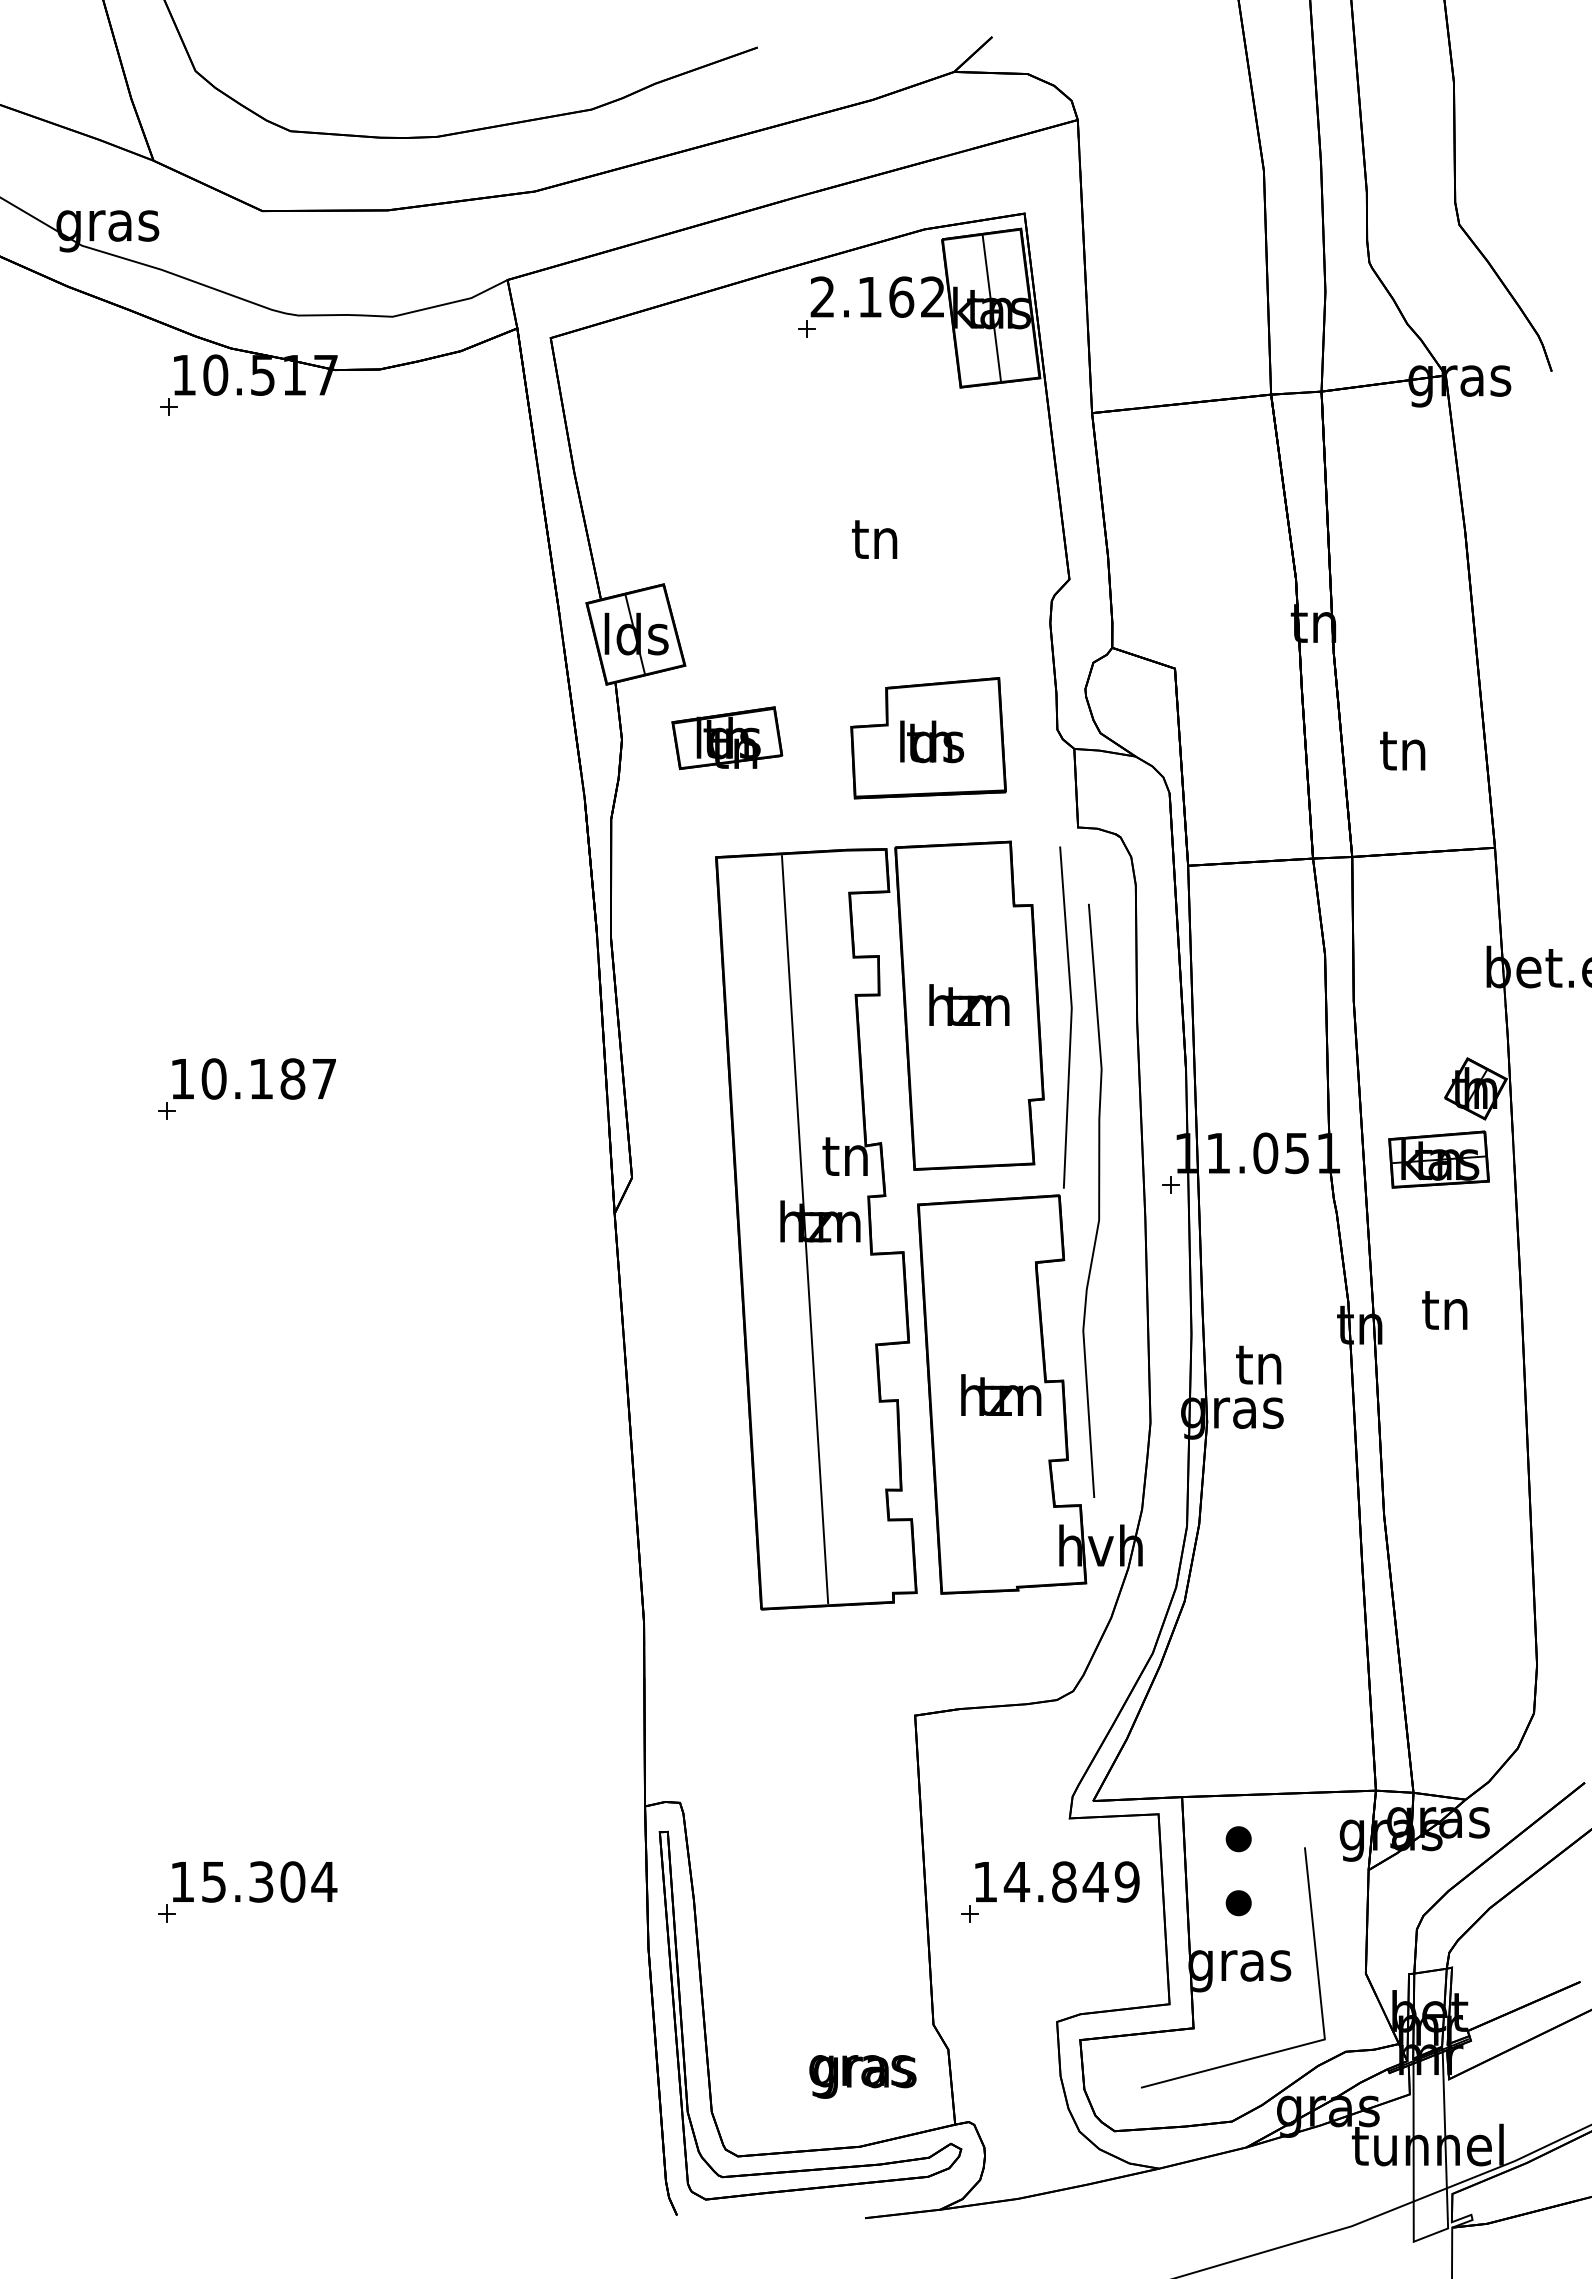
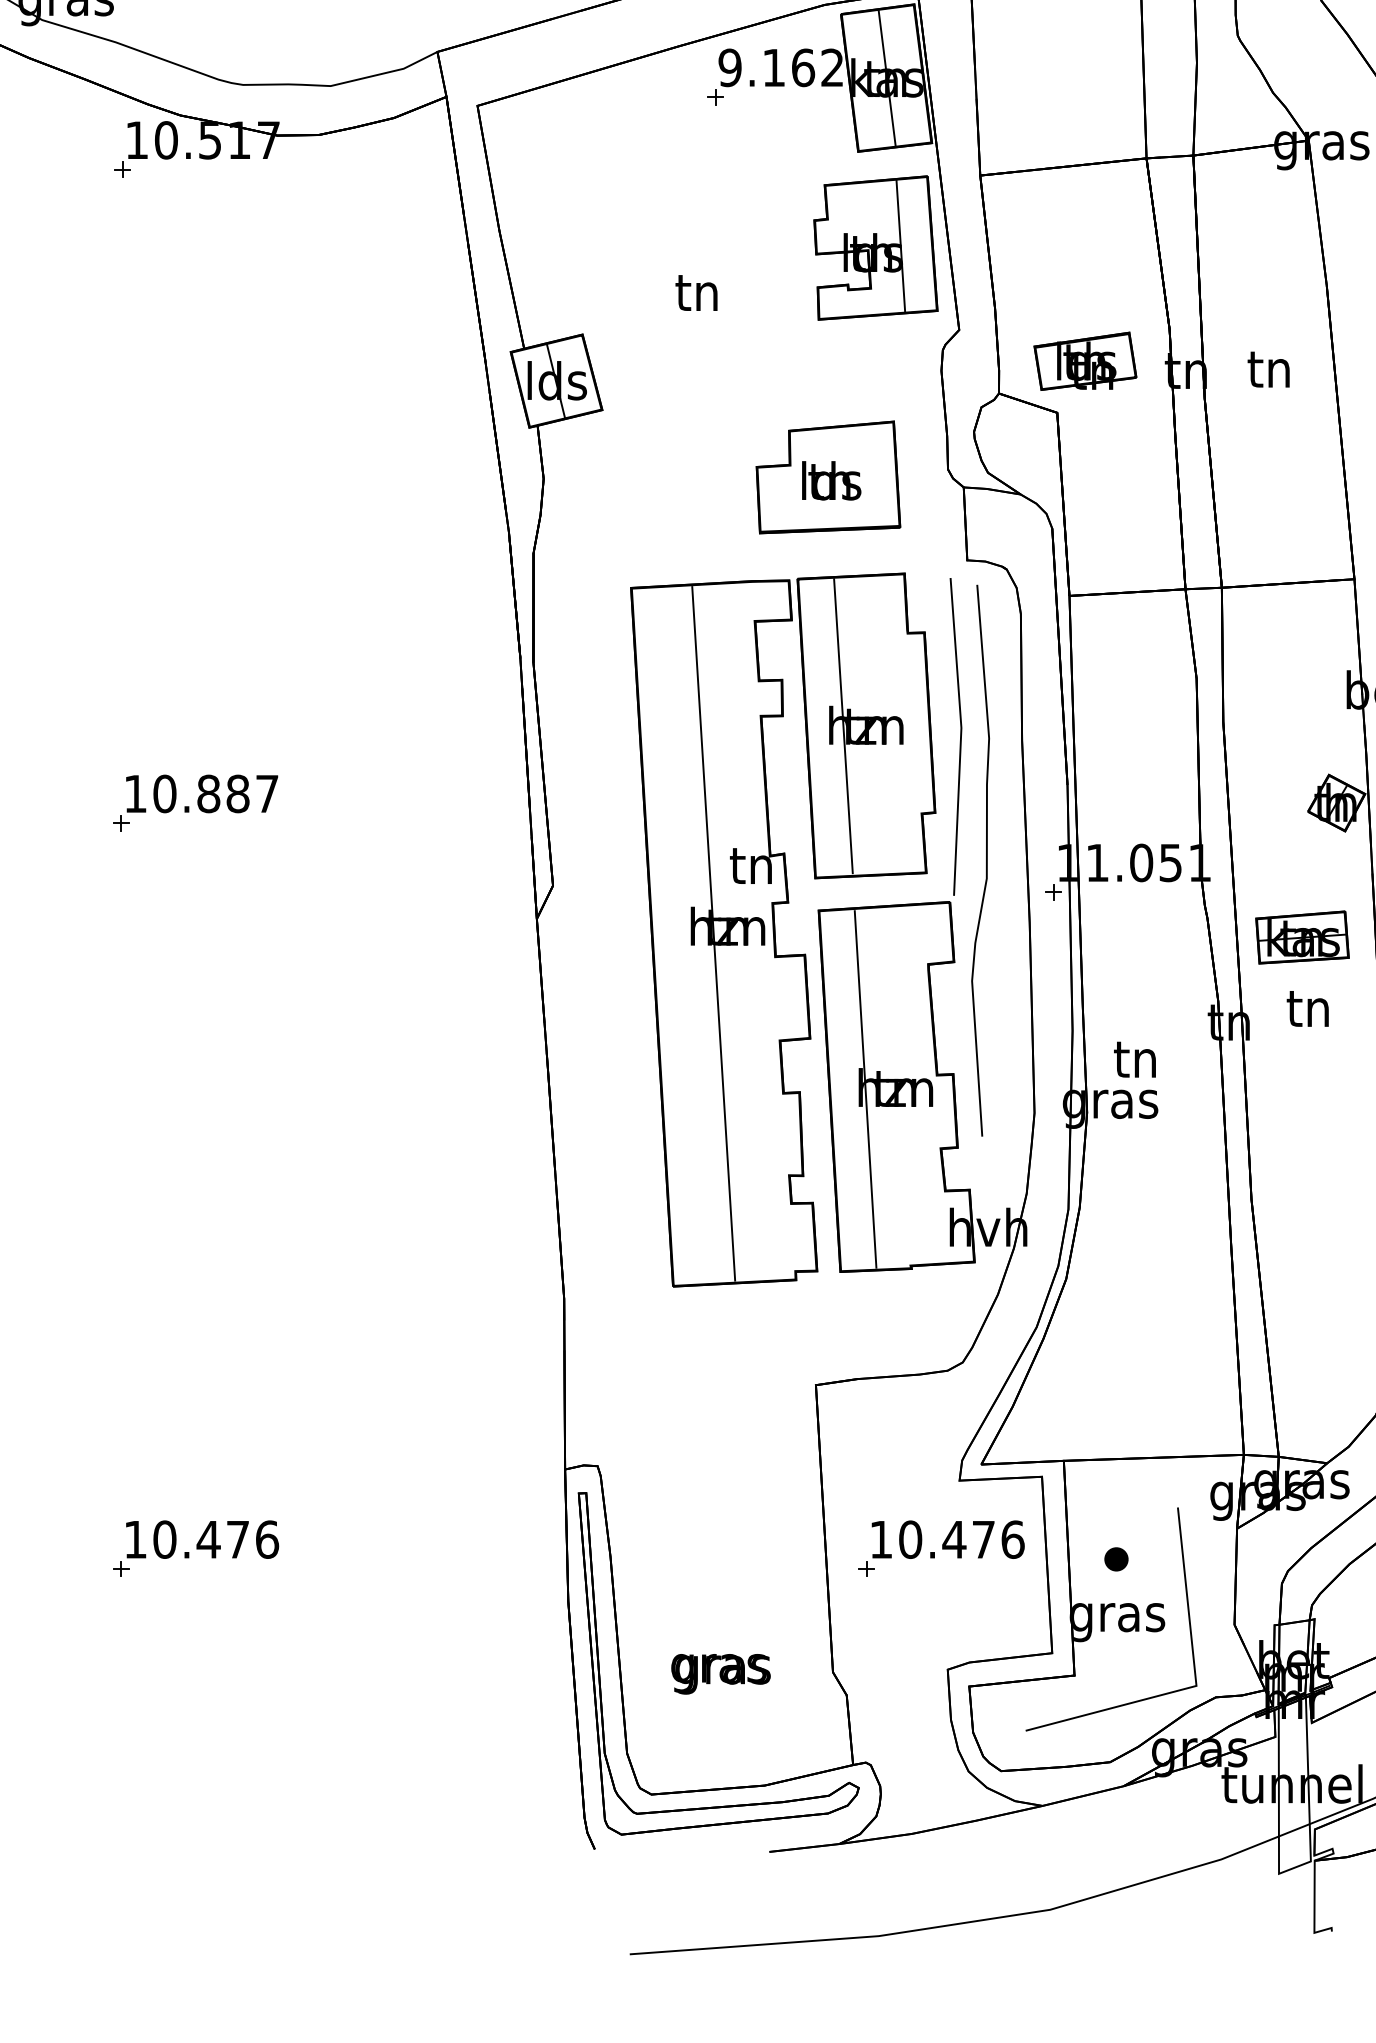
text: (822, 296) -> (729, 67), 2.162 -> 9.162
part: (979, 491) -> (875, 248), added
text: (874, 539) -> (696, 292), moved
part: (727, 738) -> (1085, 361), moved
text: (1402, 750) -> (1268, 369), moved
line: (944, 1005) -> (843, 725), added
text: (261, 1078) -> (208, 793), 10.187 -> 10.887
part: (1438, 1159) -> (1301, 937), moved
curve: (1098, 1200) -> (986, 860), moved
line: (968, 1397) -> (865, 1089), added
part: (1238, 1839) -> (1116, 1500), removed
text: (269, 1881) -> (216, 1539), 15.304 -> 10.476
text: (1071, 1881) -> (961, 1539), 14.849 -> 10.476
text: (862, 2076) -> (720, 1673), moved

